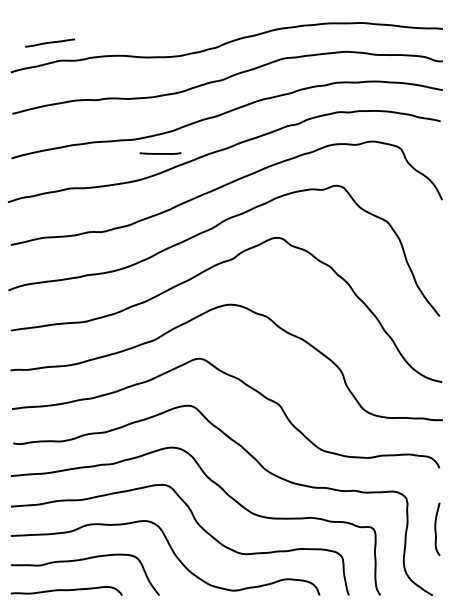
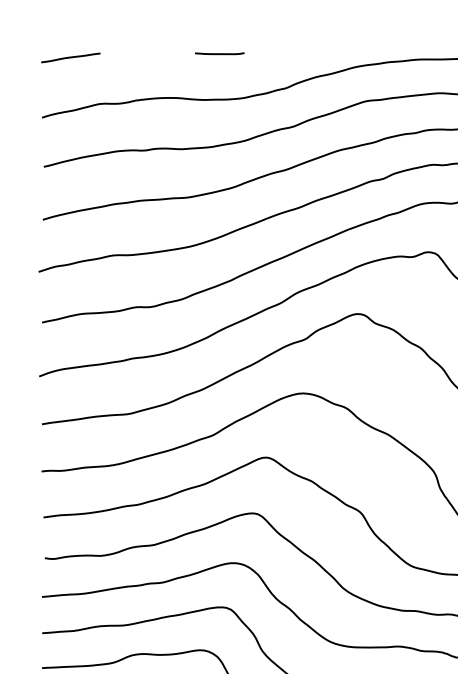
line: (50, 42) -> (71, 57), moved
line: (160, 153) -> (219, 53), moved

